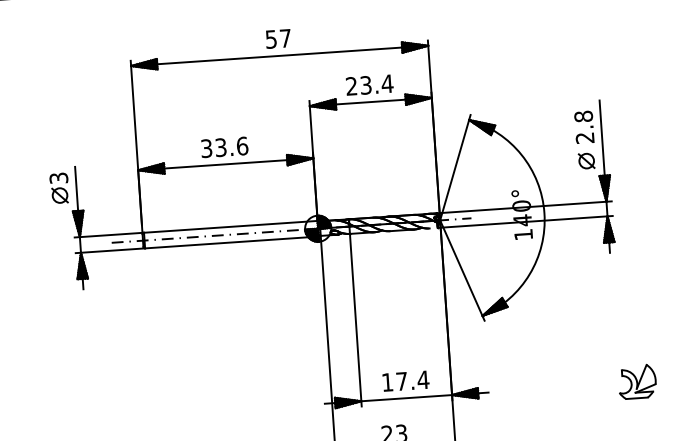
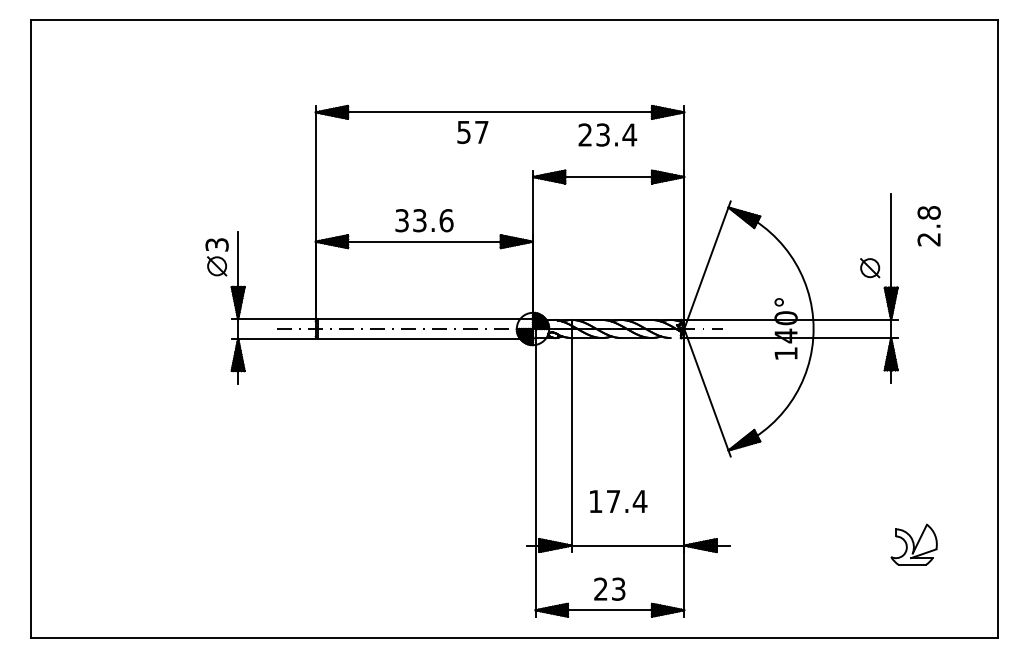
text: (278, 39) -> (472, 132), moved
text: (369, 84) -> (607, 134), moved
text: (583, 127) -> (928, 226), moved
text: (405, 381) -> (618, 501), moved

